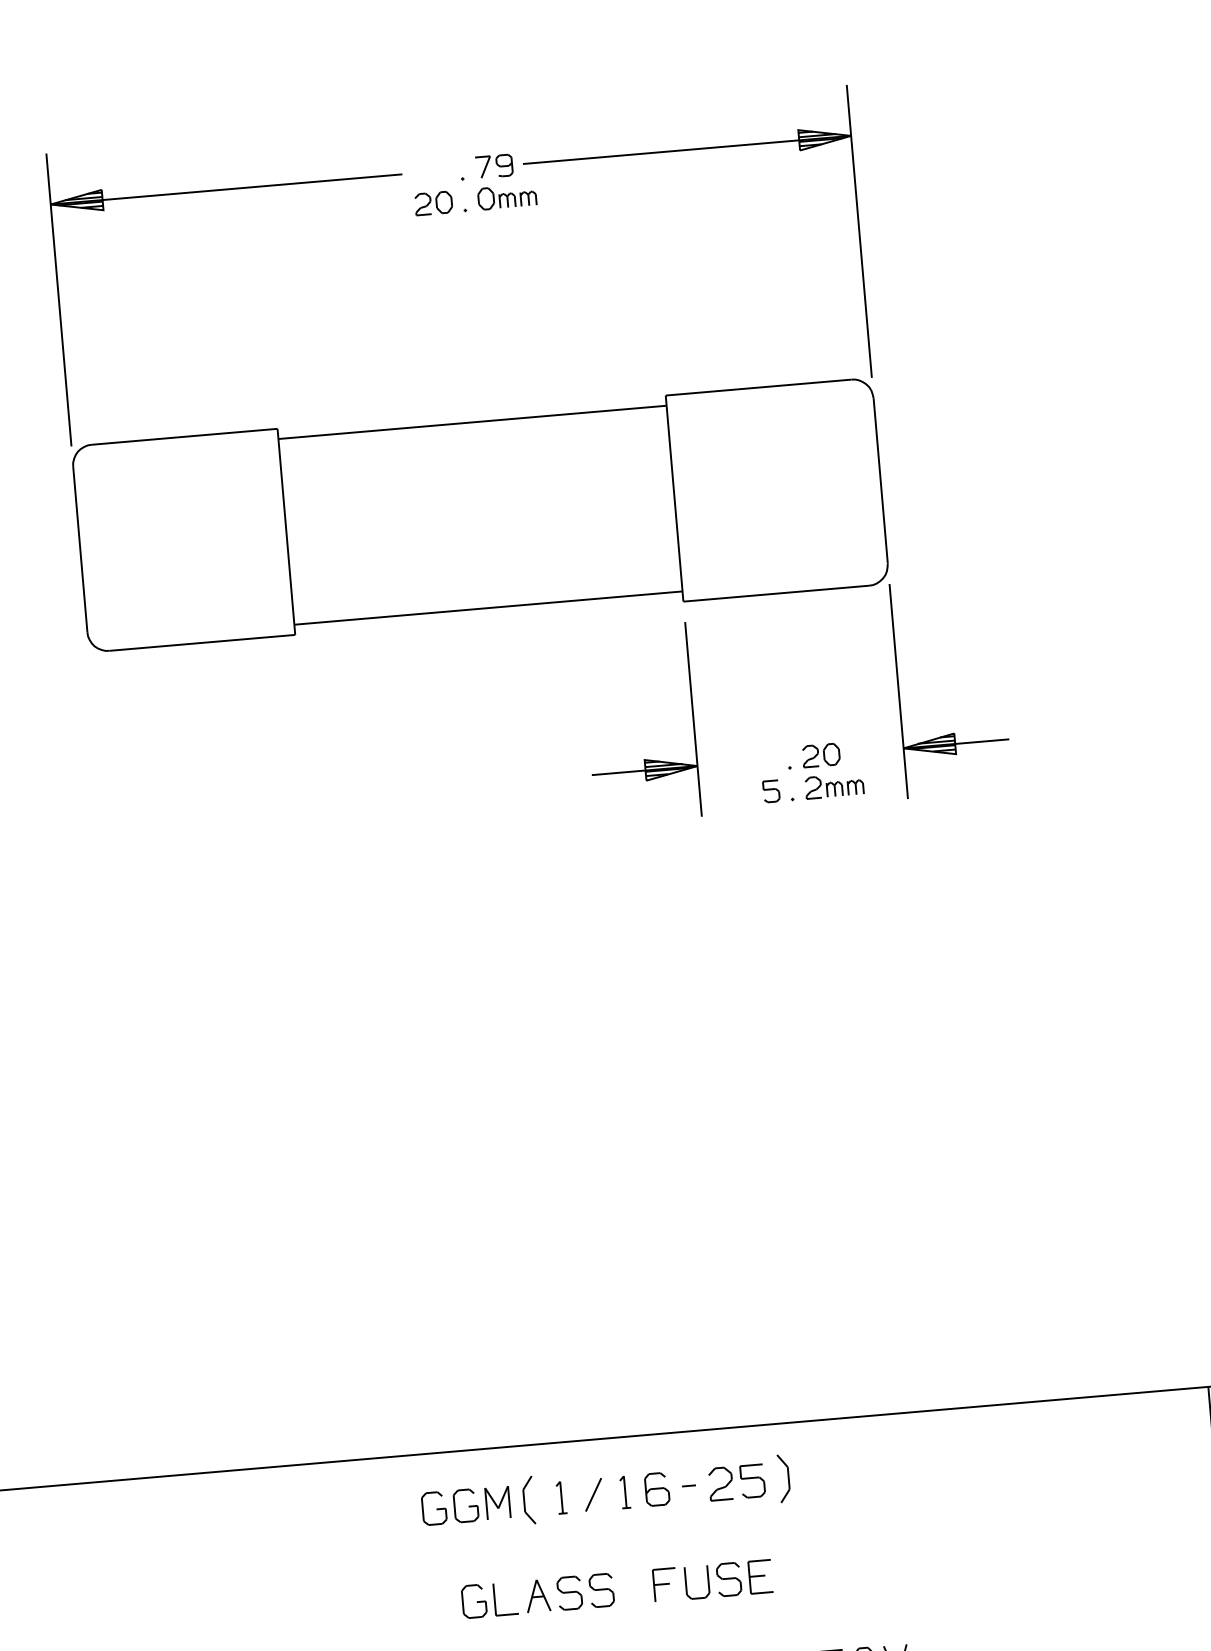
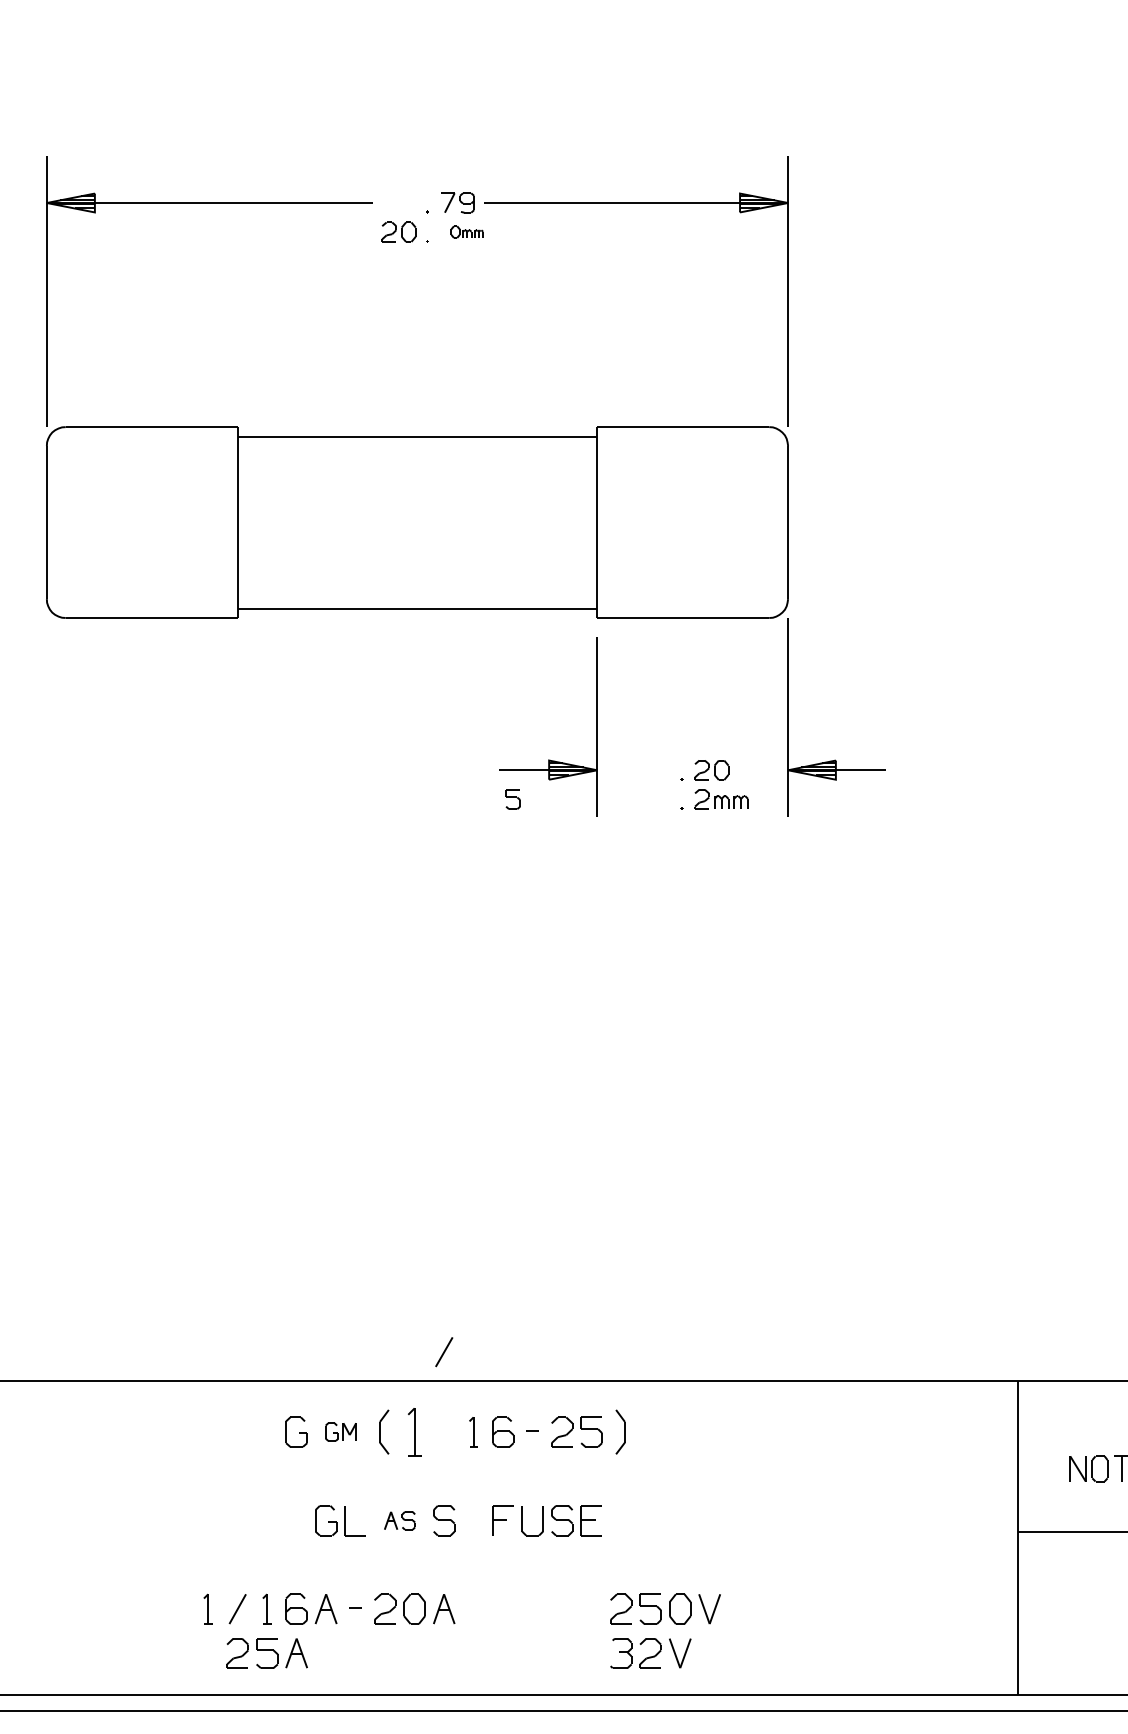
part: (507, 196) -> (467, 231), size x0.6
part: (770, 791) -> (512, 799), moved
line: (593, 1495) -> (444, 1352), moved
part: (561, 1498) -> (414, 1432), size x1.6
part: (481, 1503) -> (340, 1431), size x0.6
part: (553, 1594) -> (399, 1520), size x0.6

